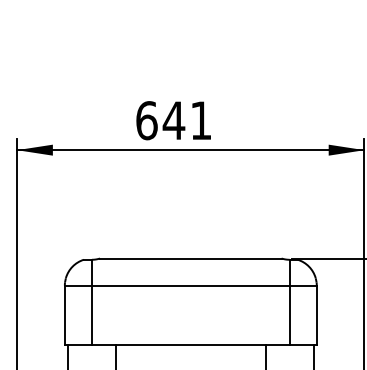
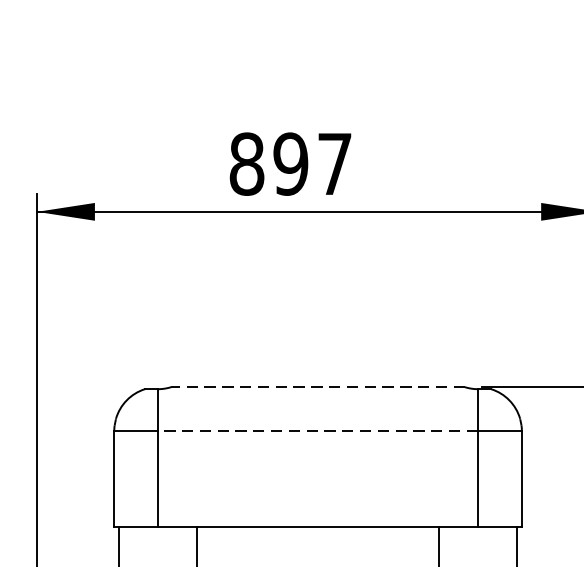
text: (173, 120) -> (290, 163), 641 -> 897
line: (190, 258) -> (317, 387), solid -> dashed
line: (190, 285) -> (317, 430), solid -> dashed

